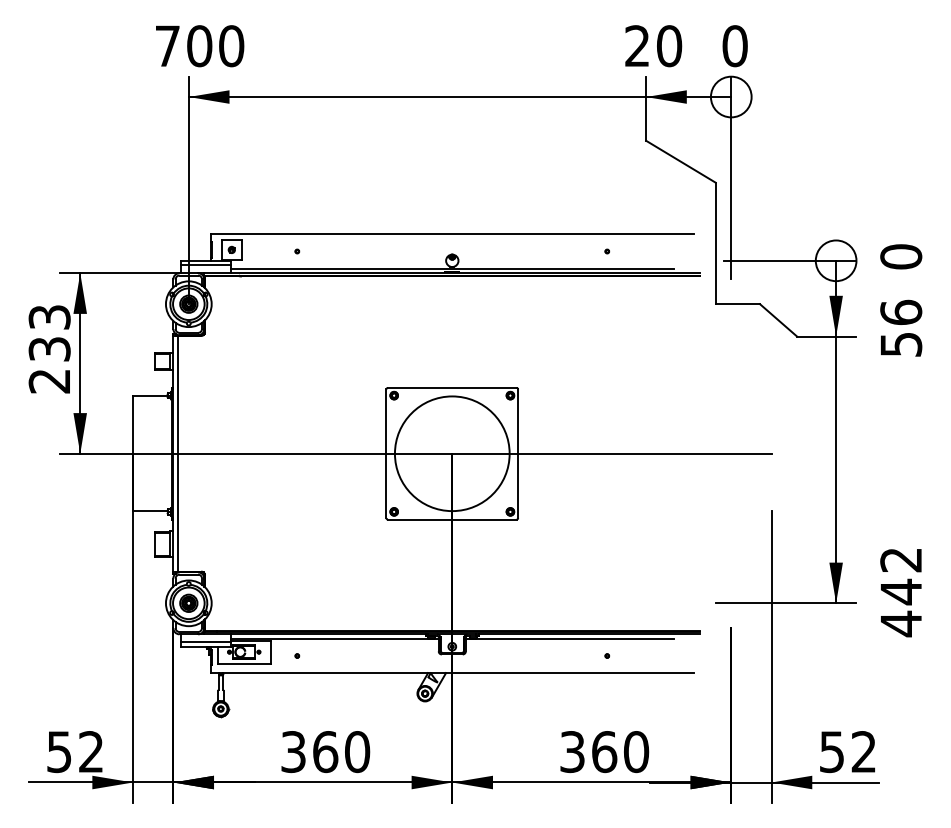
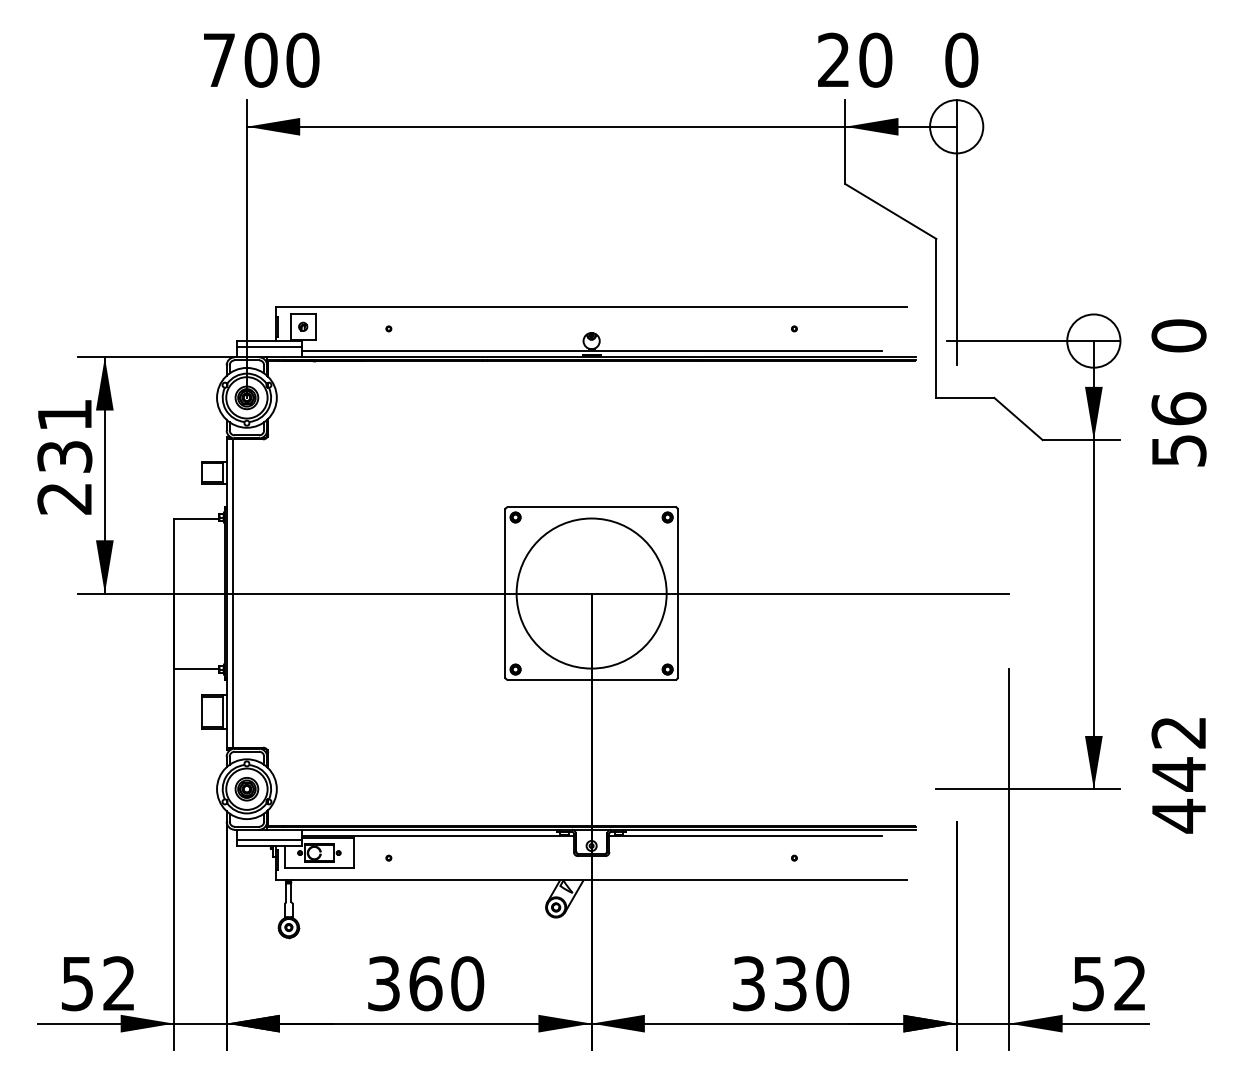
text: (49, 316) -> (64, 414), 233 -> 231
text: (604, 751) -> (790, 983), 360 -> 330

